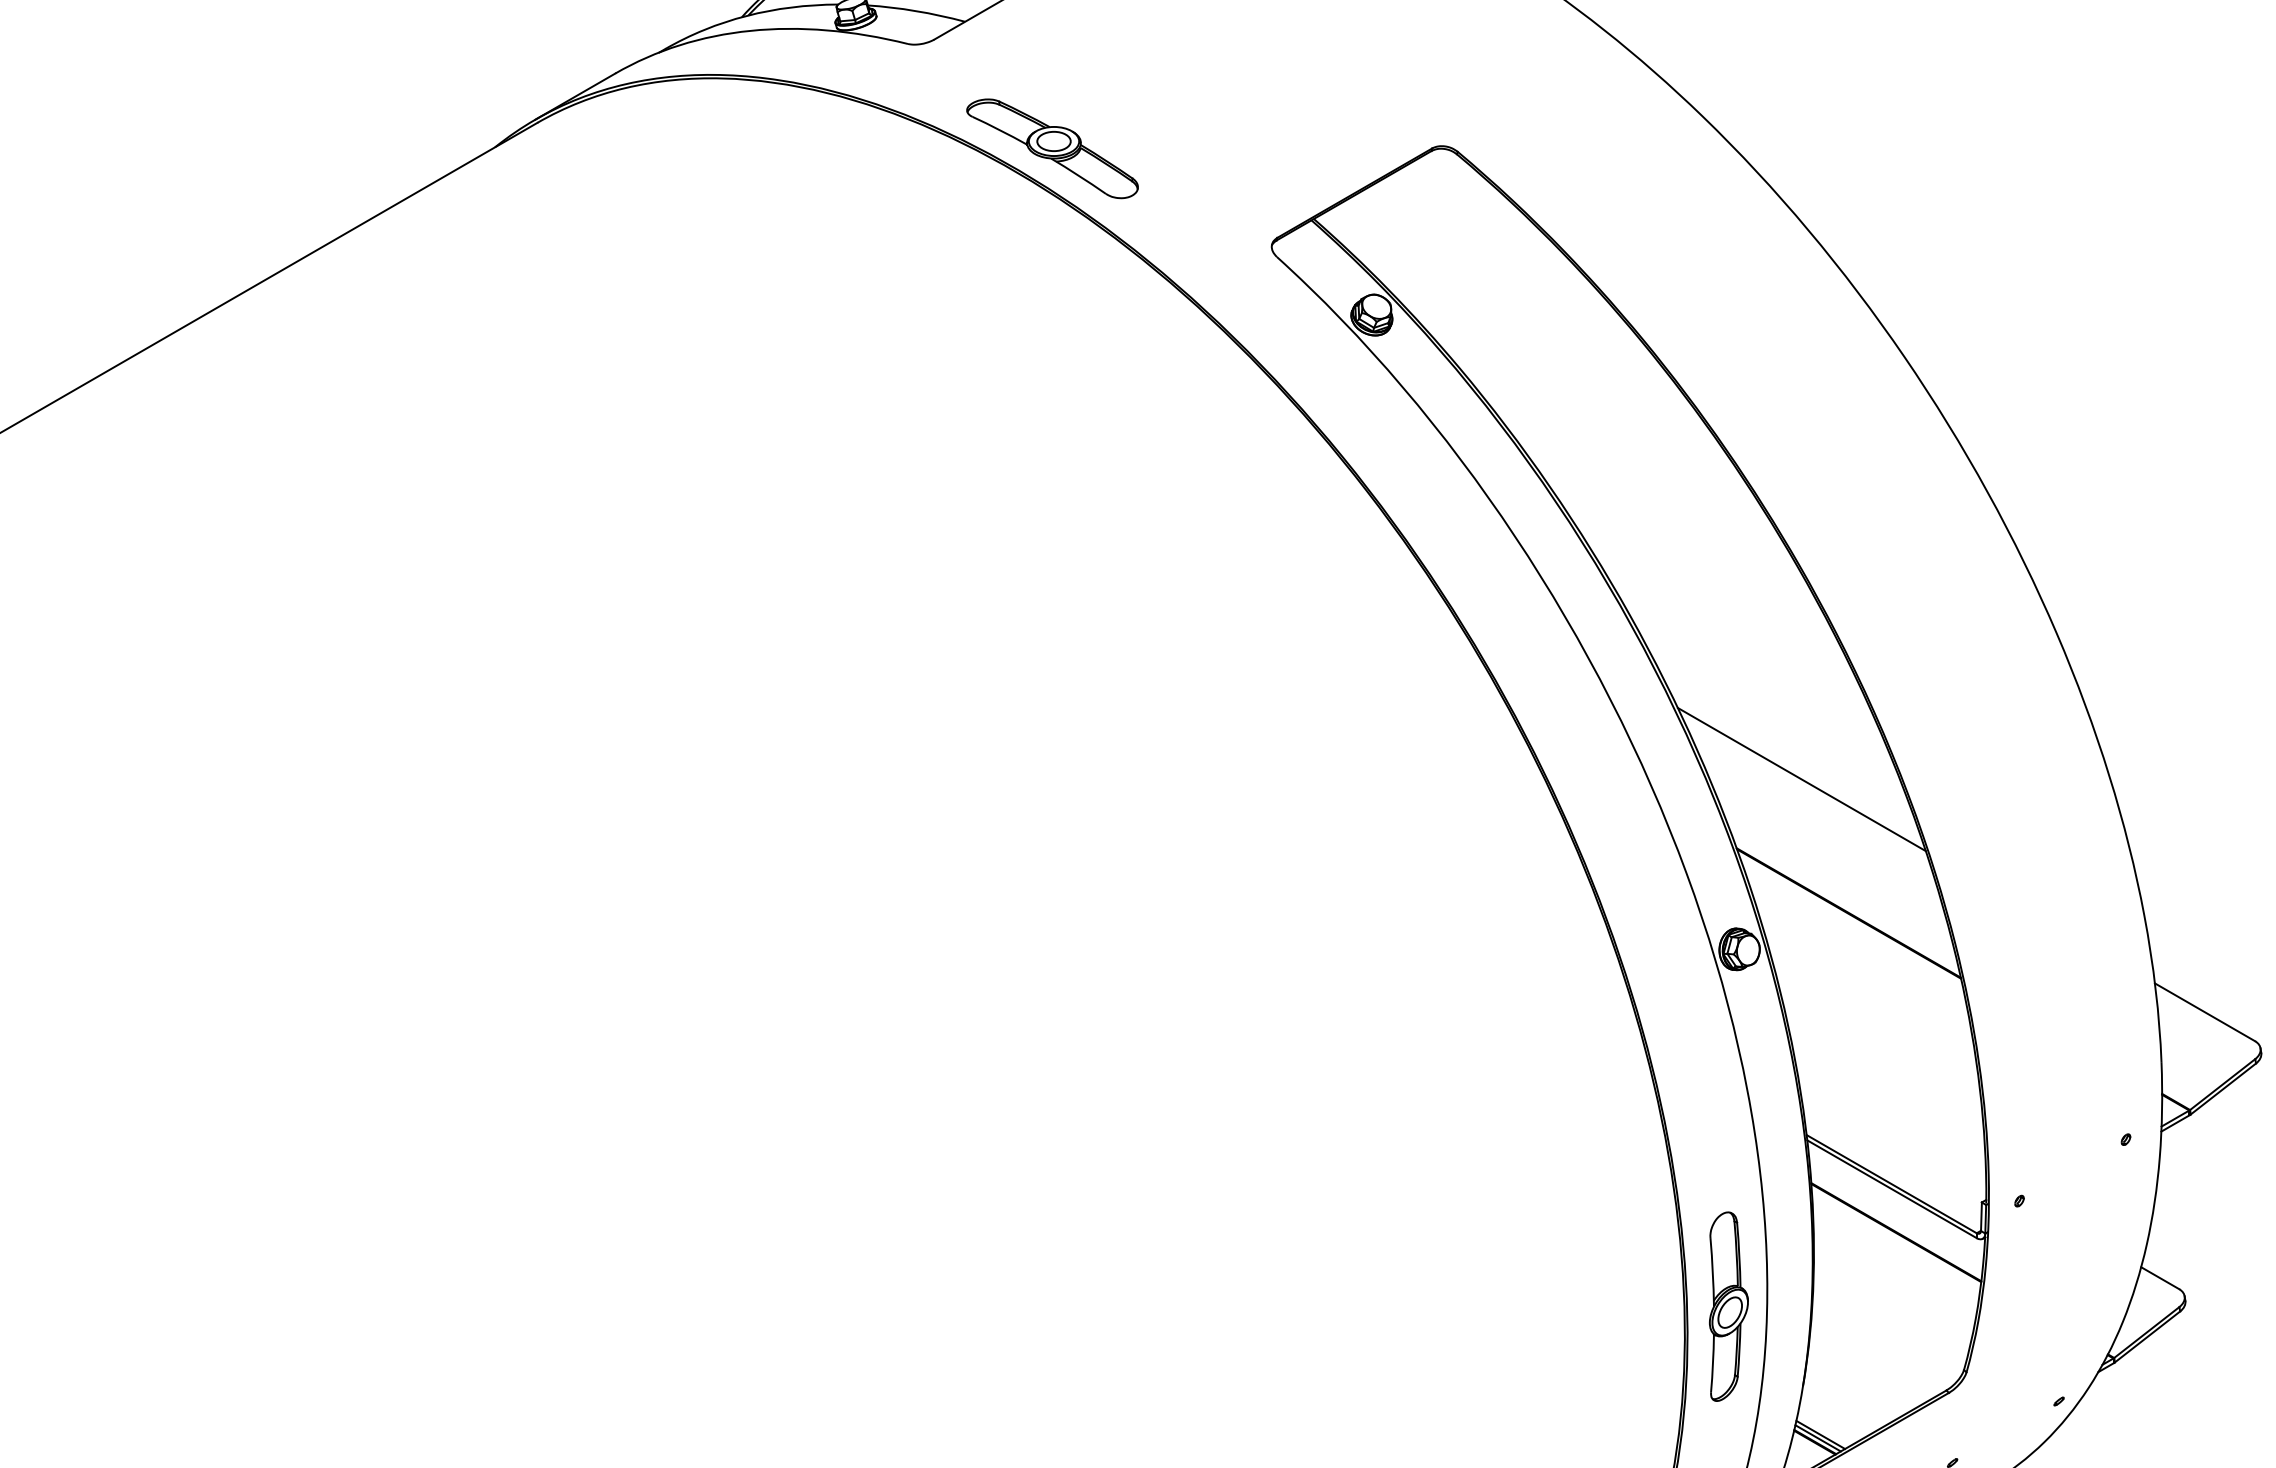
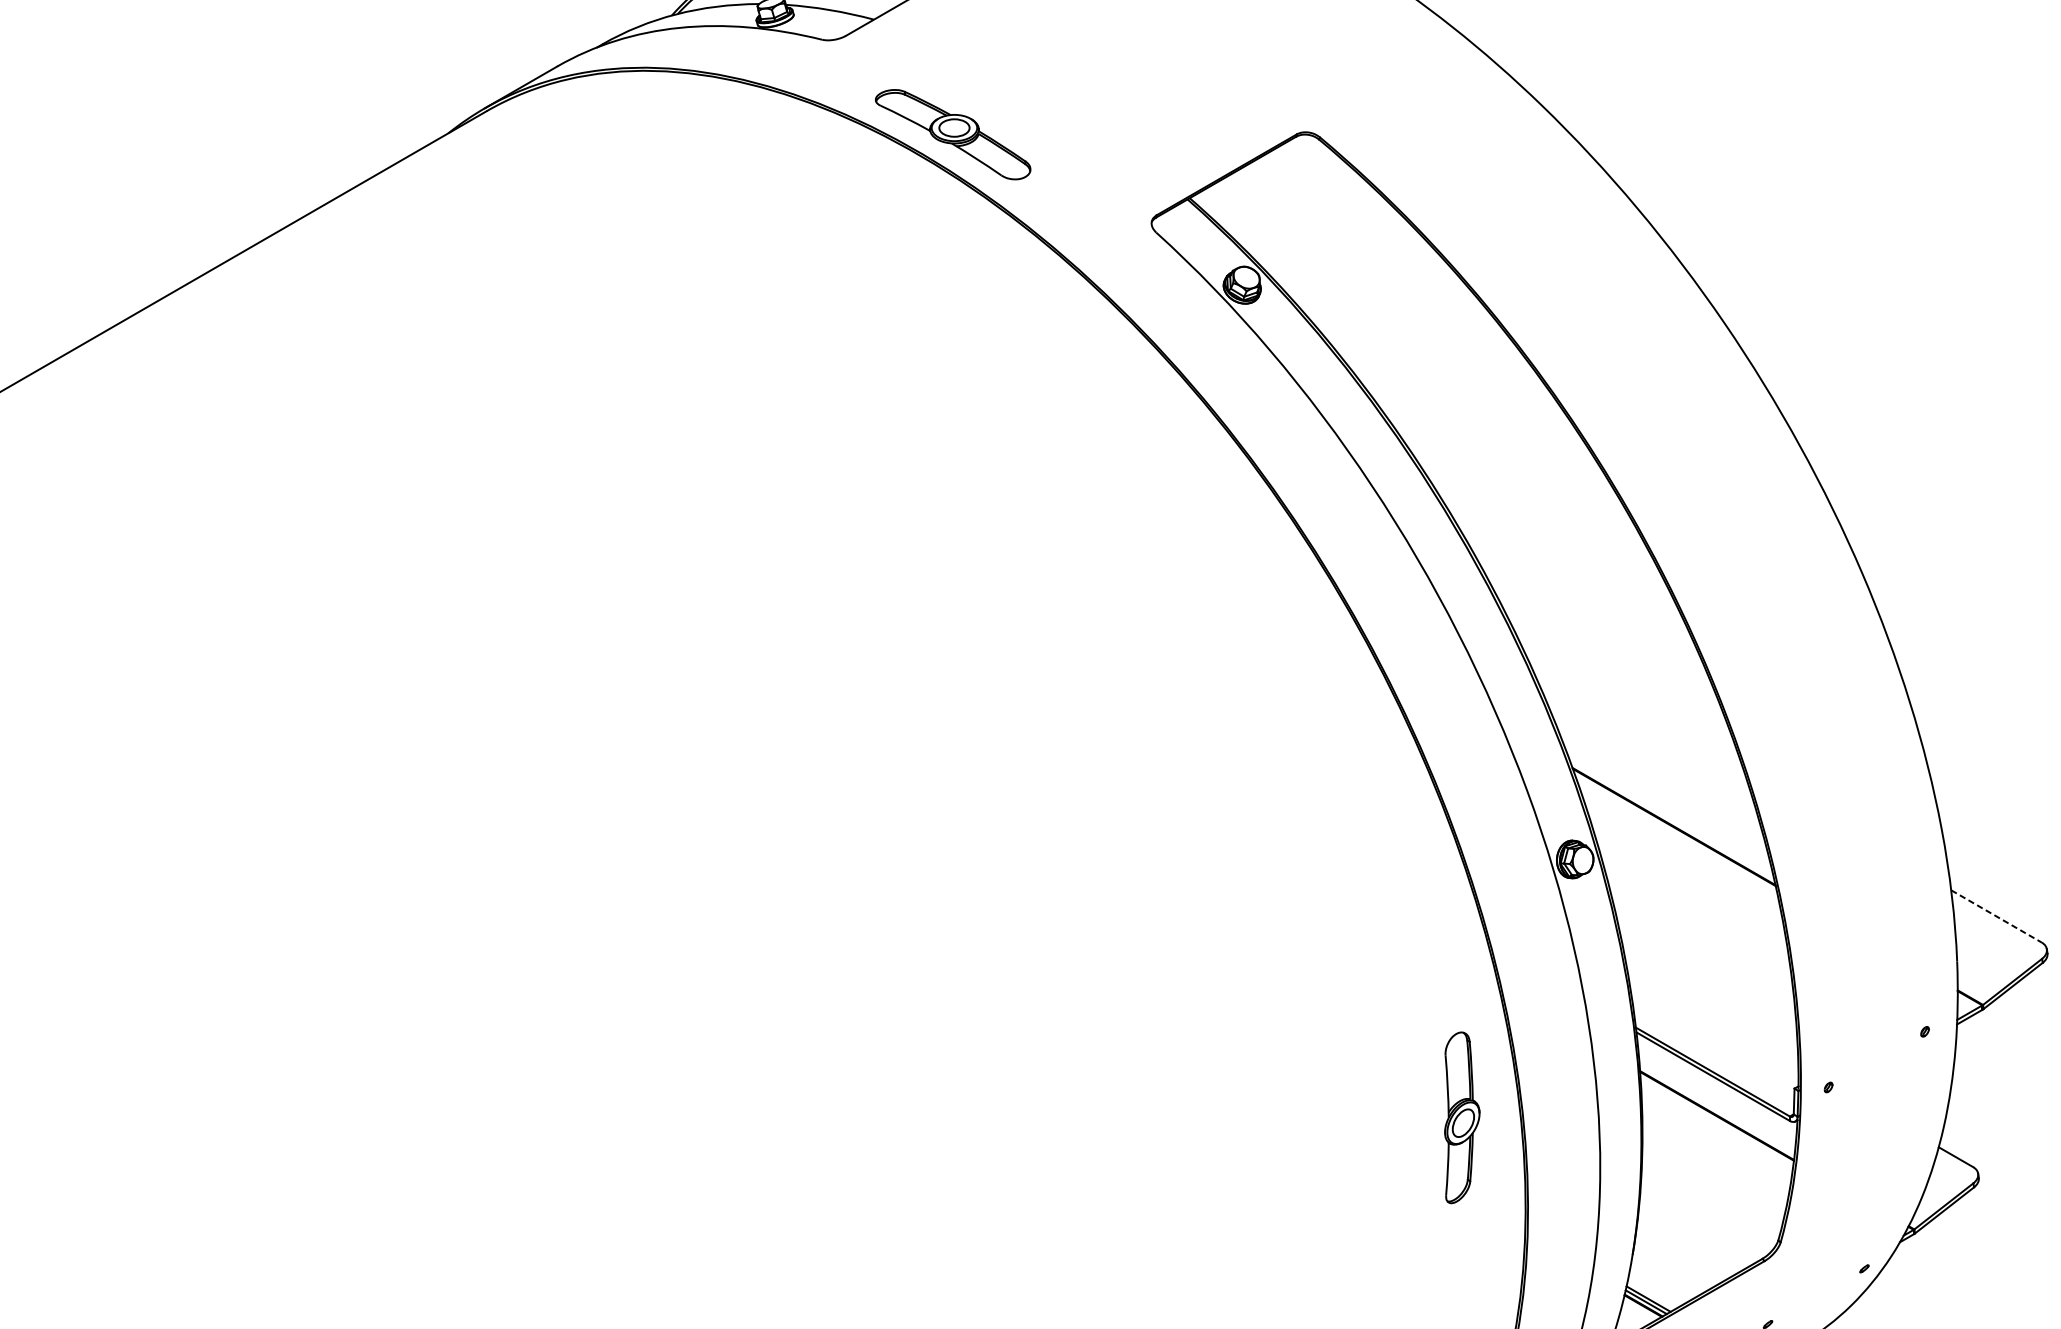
line: (1801, 779) -> (1631, 705), removed
line: (2205, 1012) -> (1997, 916), solid -> dashed
part: (1728, 1306) -> (1461, 1117), moved

